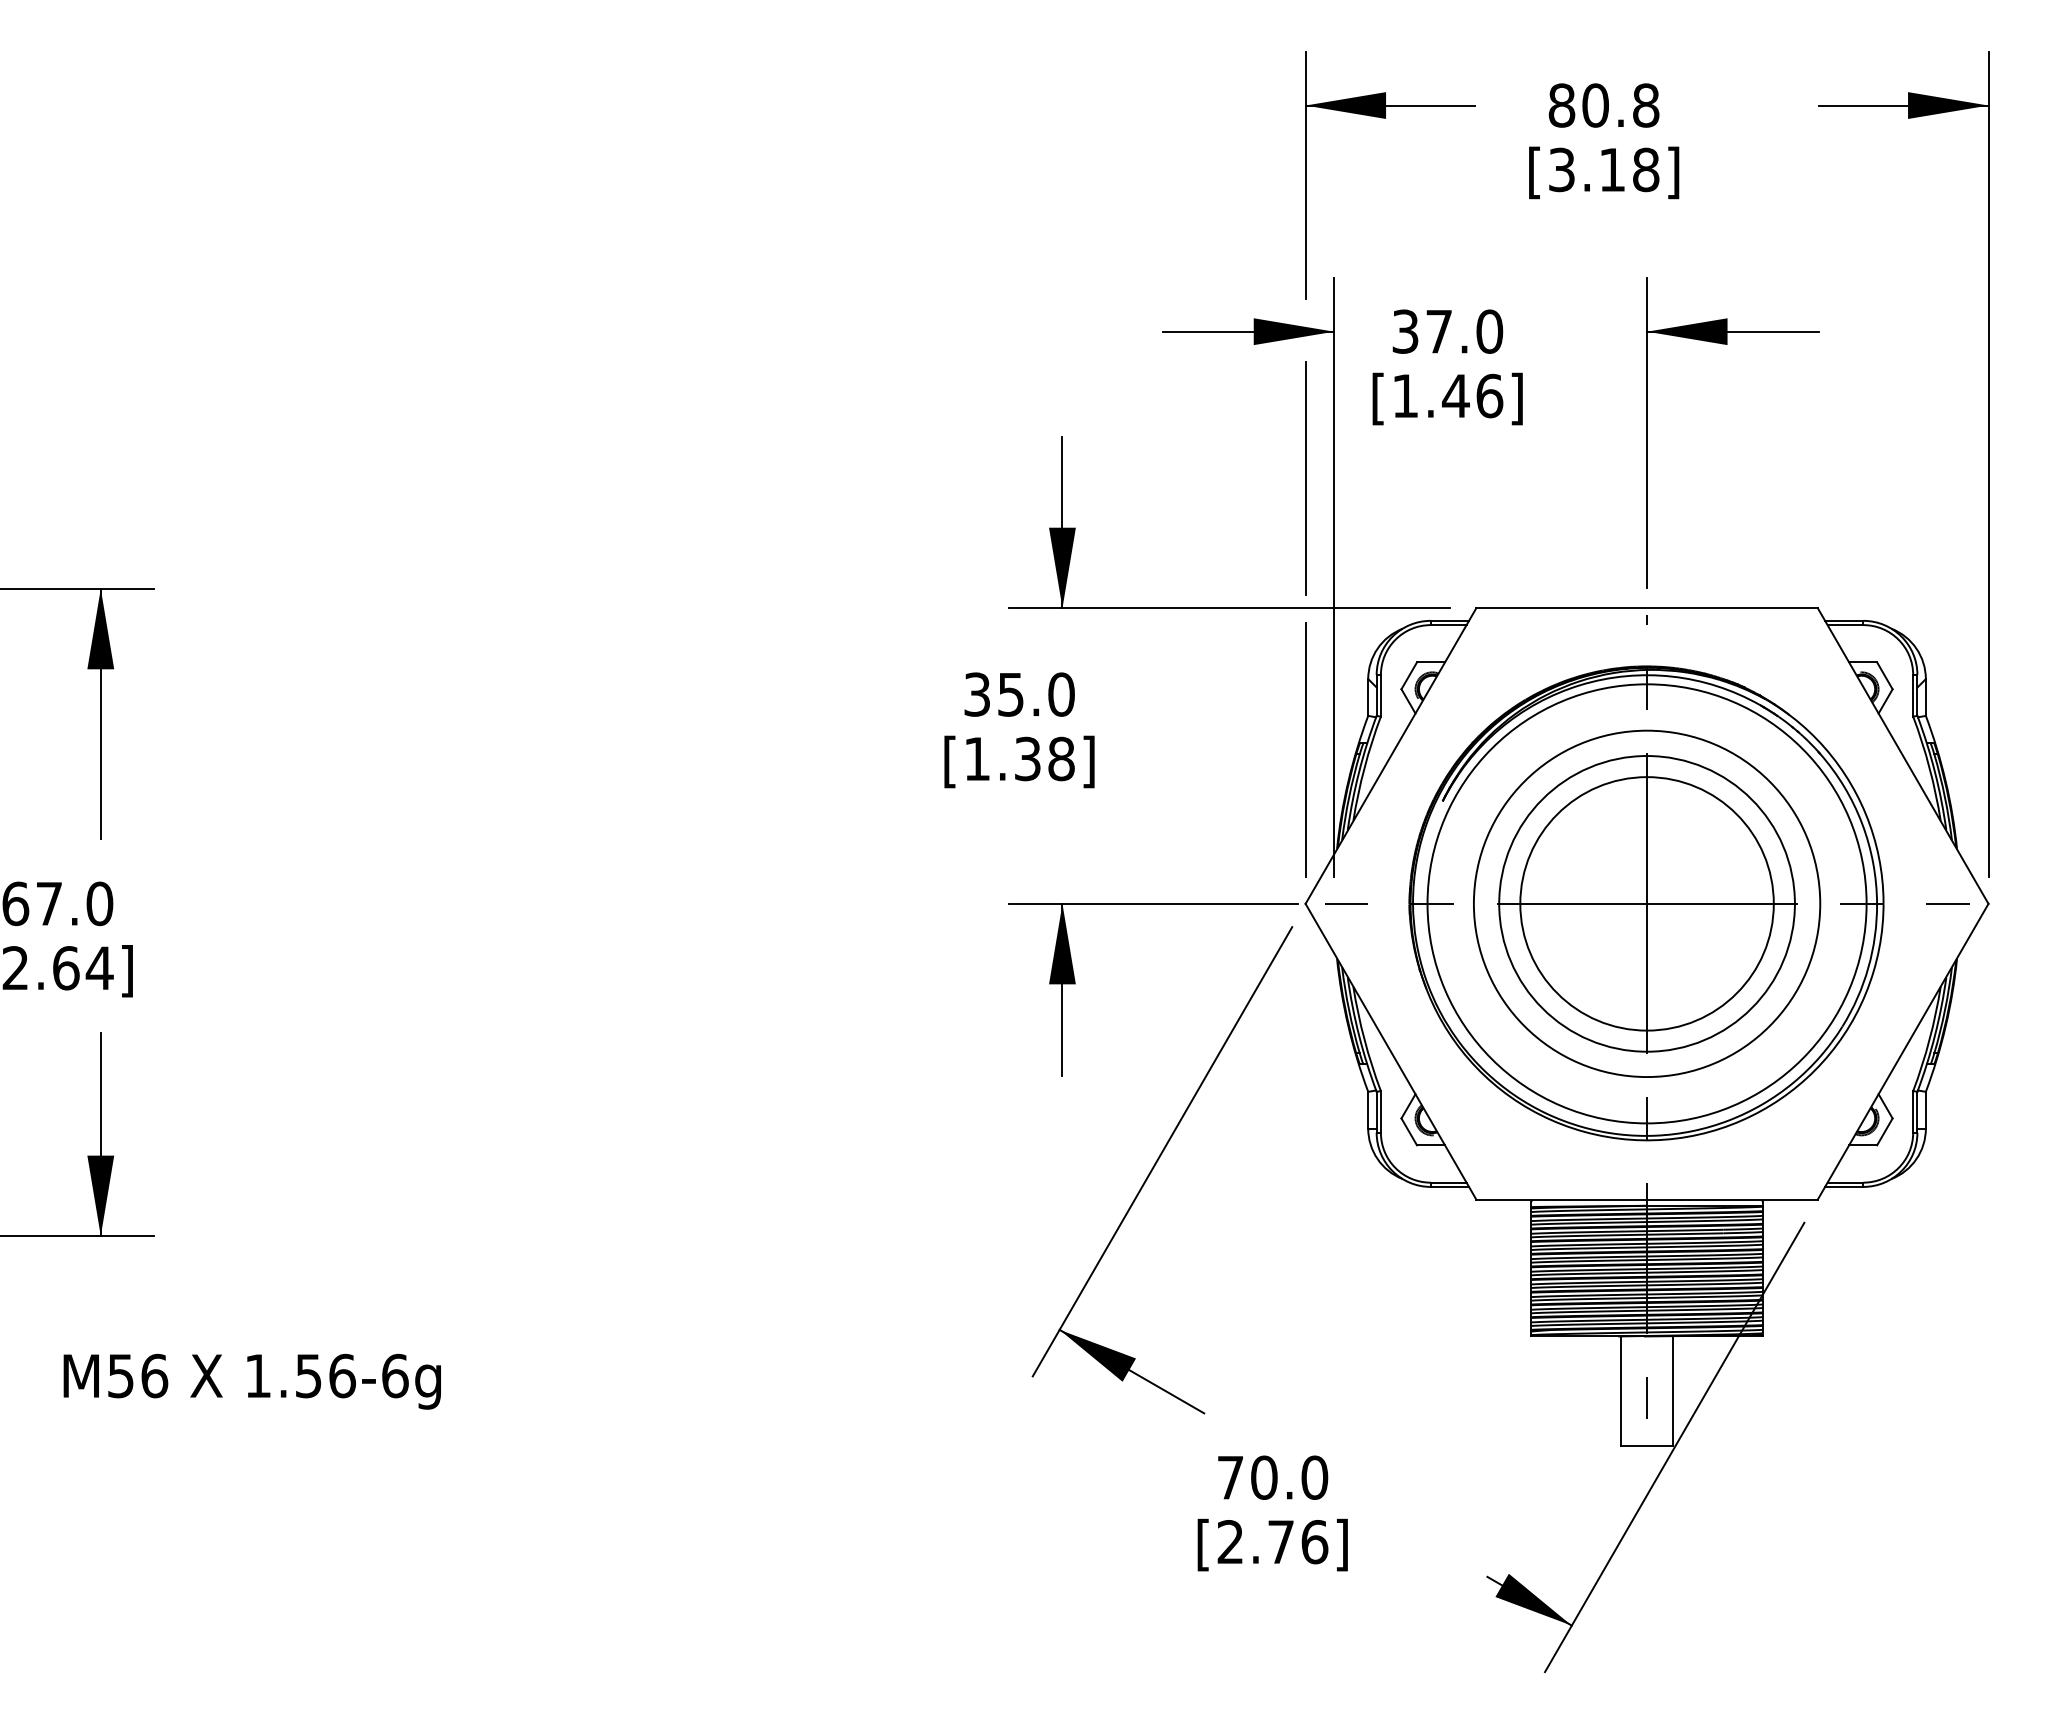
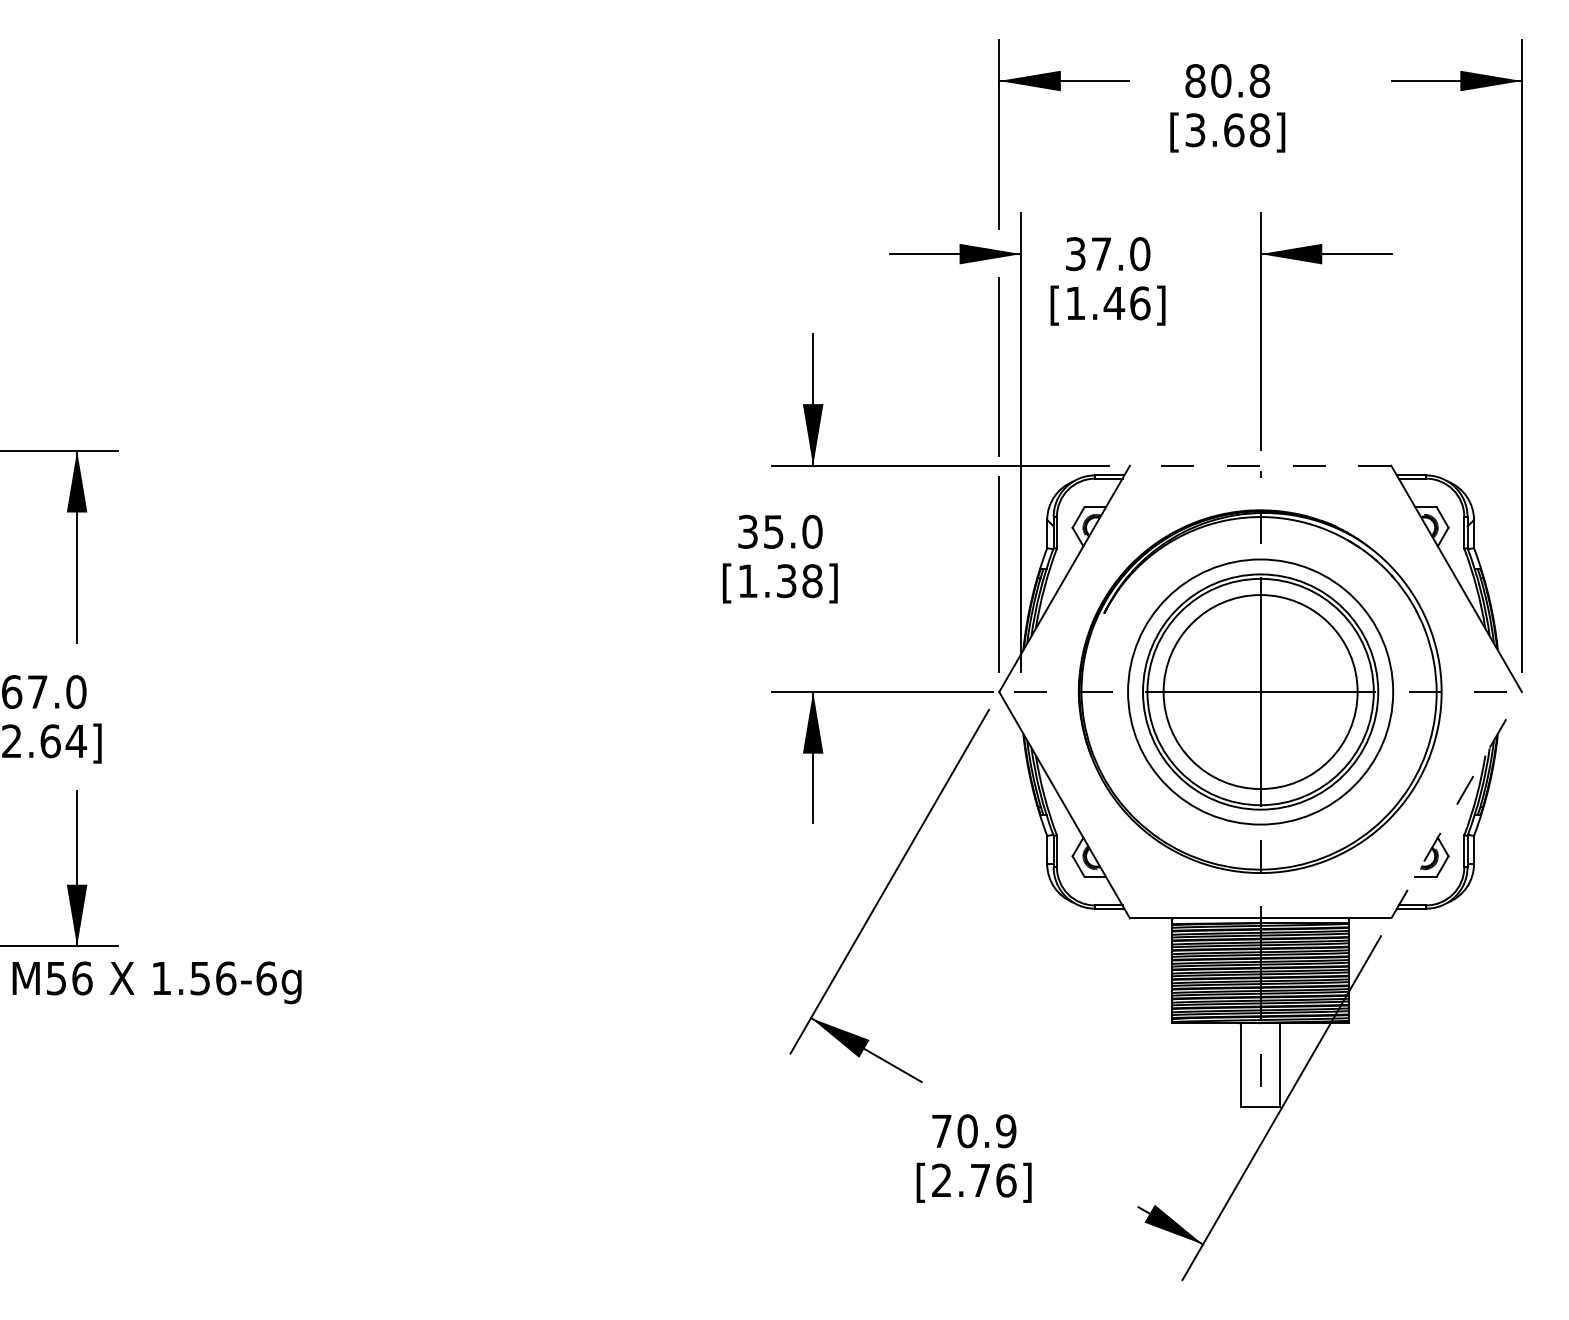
text: (1612, 169) -> (1234, 129), [3.18] -> [3.68]
line: (1647, 608) -> (1260, 465), solid -> dashed
circle: (1646, 903) -> (1260, 691), size x0.7
line: (1903, 1051) -> (1456, 805), solid -> dashed
text: (251, 1381) -> (156, 982), moved
text: (1314, 1477) -> (1006, 1131), 70.0 -> 70.9

